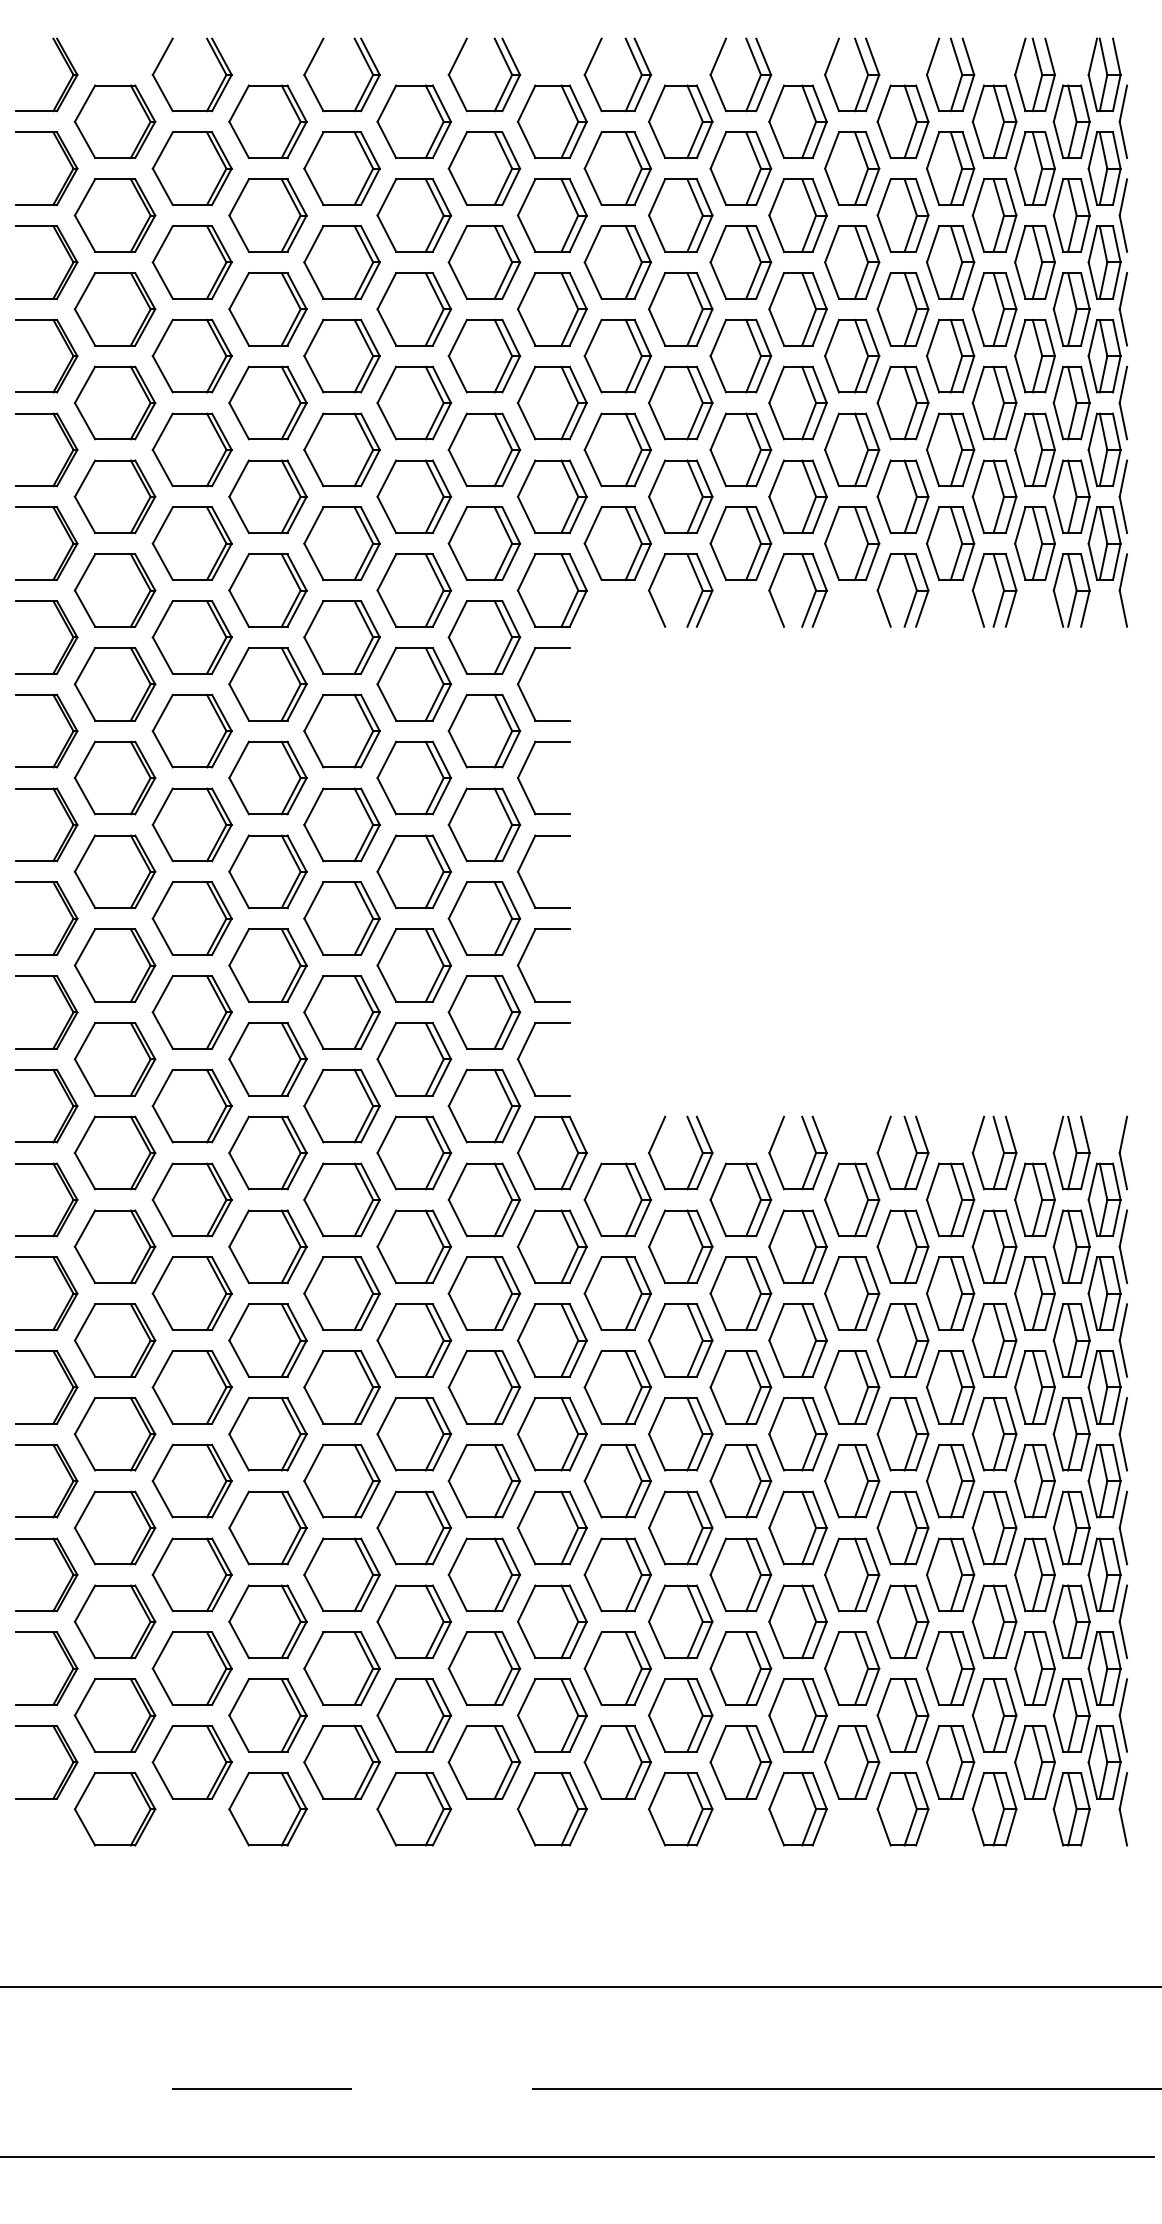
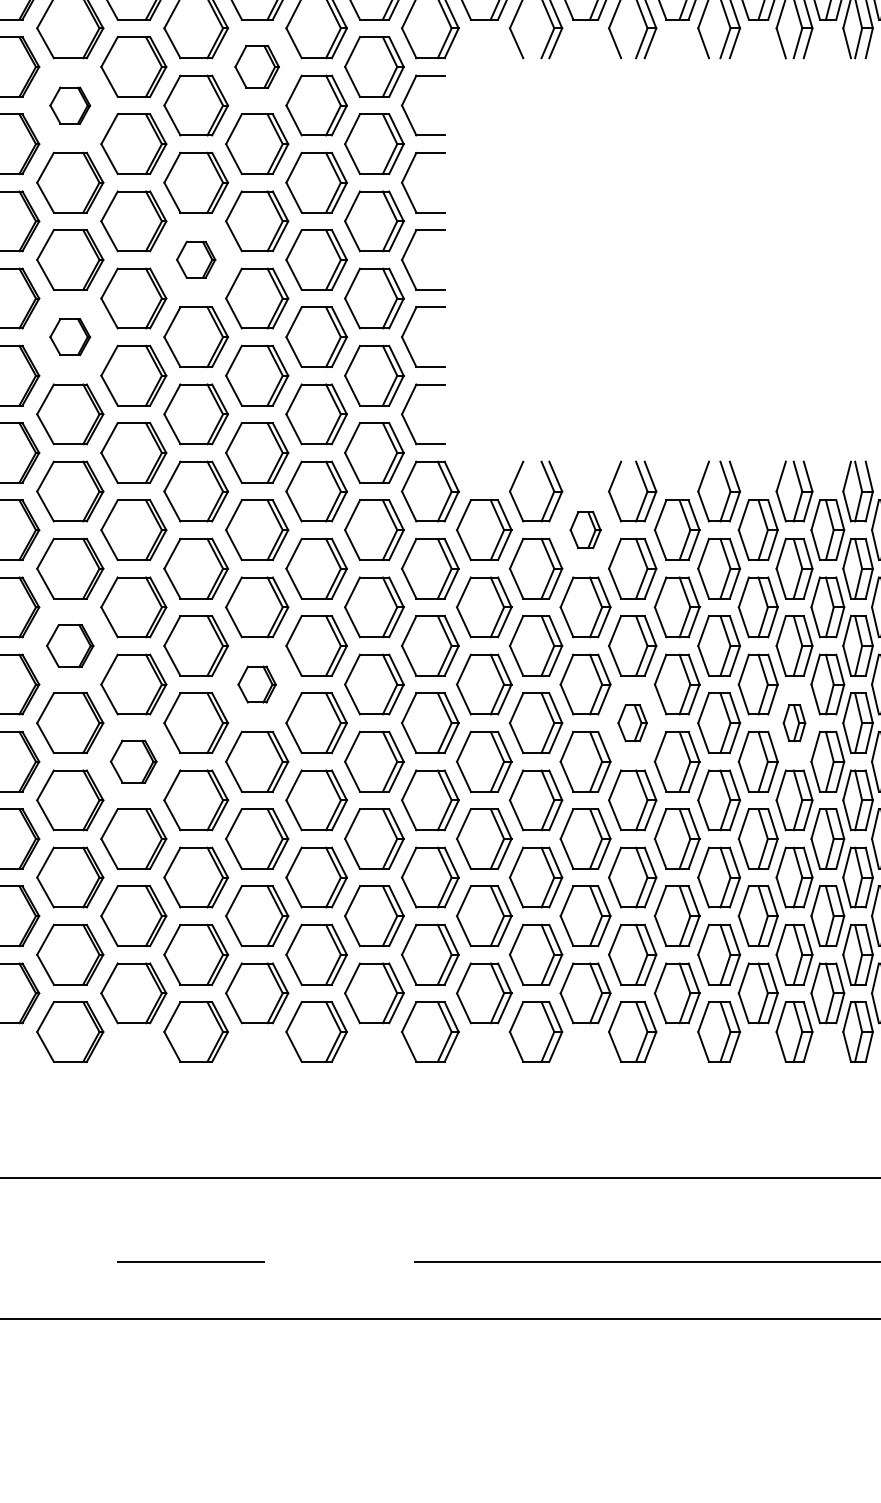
part: (341, 637) -> (256, 67), size x0.7
part: (114, 684) -> (69, 105), size x0.6
part: (267, 871) -> (195, 259), size x0.6
part: (114, 965) -> (69, 337), size x0.6
part: (740, 1199) -> (585, 529), size x0.6
part: (114, 1340) -> (69, 645), size x0.7
part: (341, 1387) -> (256, 684), size x0.6
part: (797, 1434) -> (632, 723), size x0.6
part: (994, 1434) -> (794, 723), size x0.6
part: (191, 1480) -> (133, 761), size x0.7

